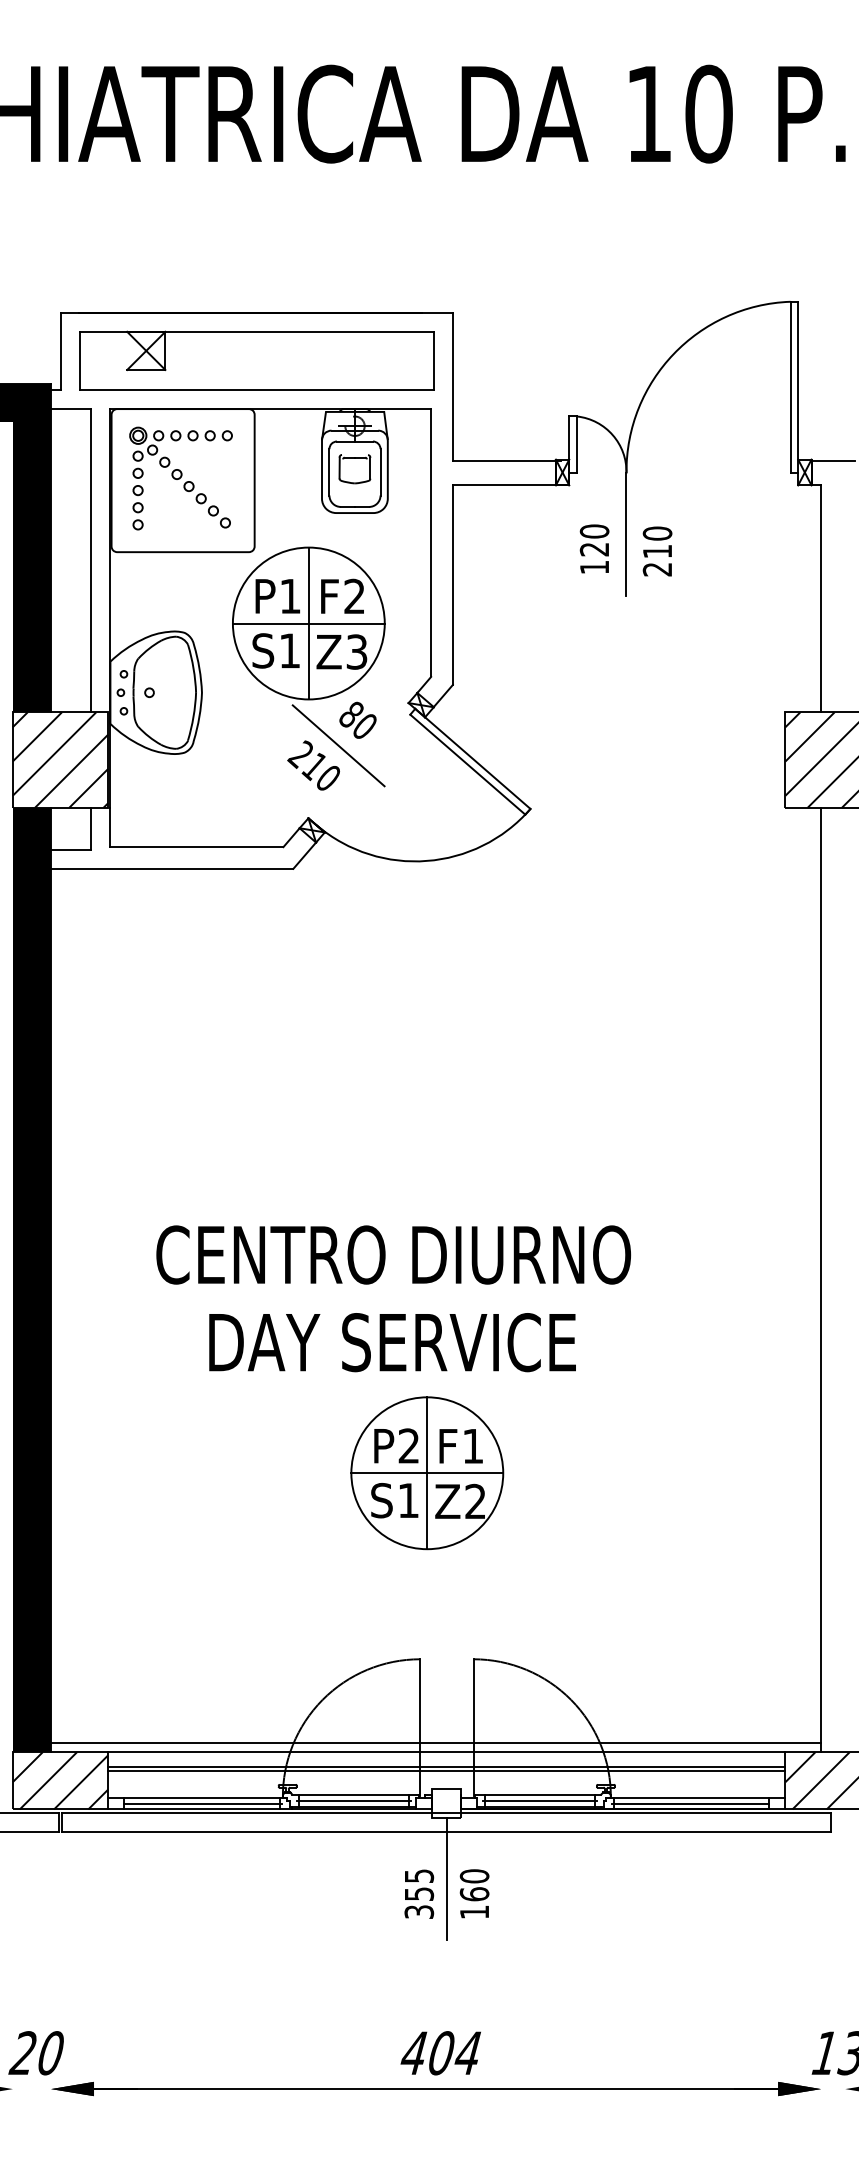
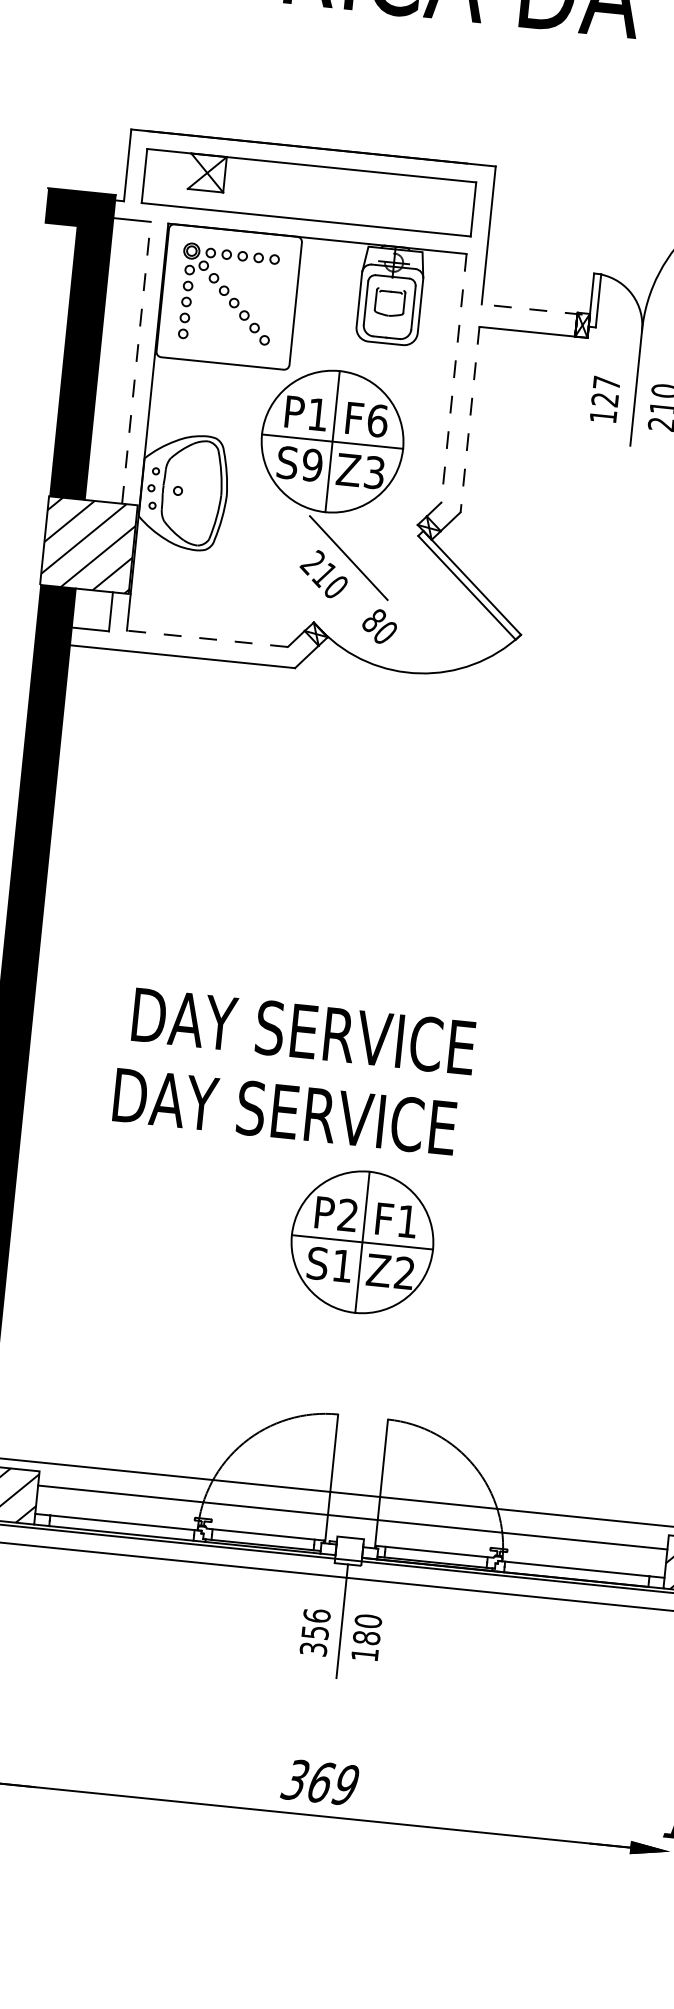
line: (506, 461) -> (531, 309), solid -> dashed
text: (594, 531) -> (606, 383), 120 -> 127
line: (431, 542) -> (454, 377), solid -> dashed
line: (91, 560) -> (136, 362), solid -> dashed
line: (452, 585) -> (469, 419), solid -> dashed
text: (354, 596) -> (377, 420), F2 -> F6
text: (289, 650) -> (312, 464), S1 -> S9
text: (357, 719) -> (379, 625), moved
line: (196, 847) -> (207, 639), solid -> dashed
text: (393, 1254) -> (351, 1035), CENTRO DIURNO -> DAY SERVICE
text: (392, 1342) -> (284, 1111), moved
line: (446, 1752) -> (353, 1503), removed
line: (446, 1771) -> (352, 1521), removed
line: (353, 1800) -> (263, 1539), removed
line: (539, 1800) -> (435, 1556), removed
line: (202, 1803) -> (122, 1527), removed
line: (690, 1803) -> (575, 1574), removed
text: (419, 1876) -> (317, 1616), 355 -> 356
text: (474, 1894) -> (366, 1638), 160 -> 180
text: (440, 2053) -> (319, 1782), 404 -> 369

